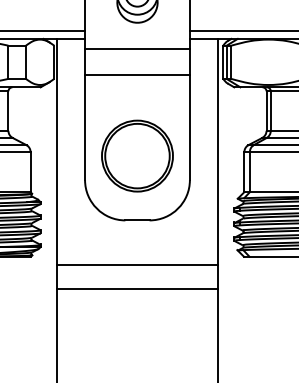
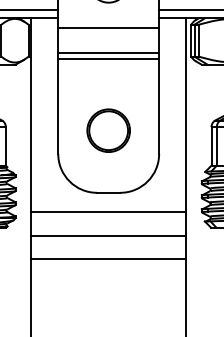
line: (137, 81) -> (108, 59), added
part: (137, 155) -> (108, 130), size x0.62
line: (137, 240) -> (108, 212), added

